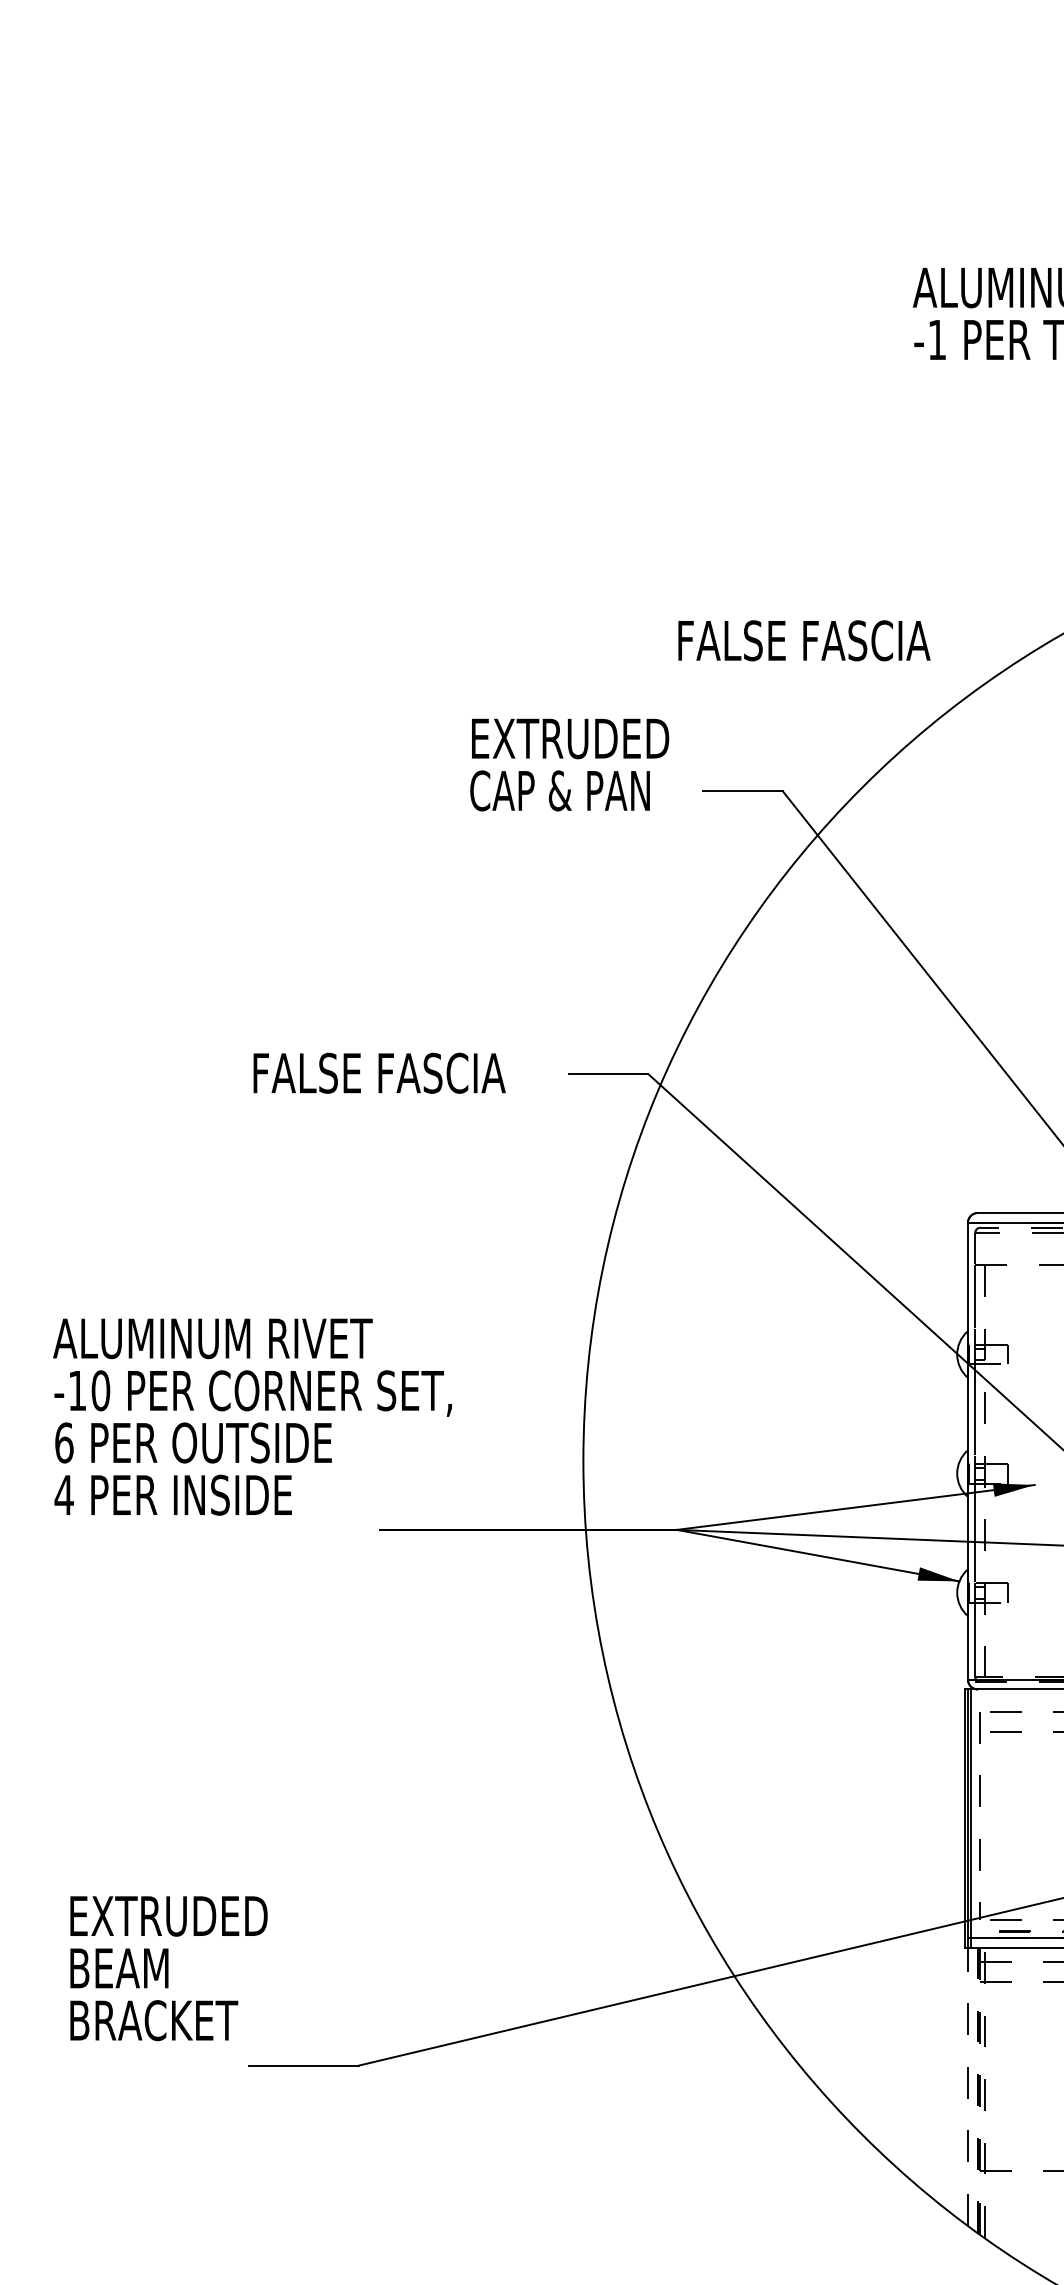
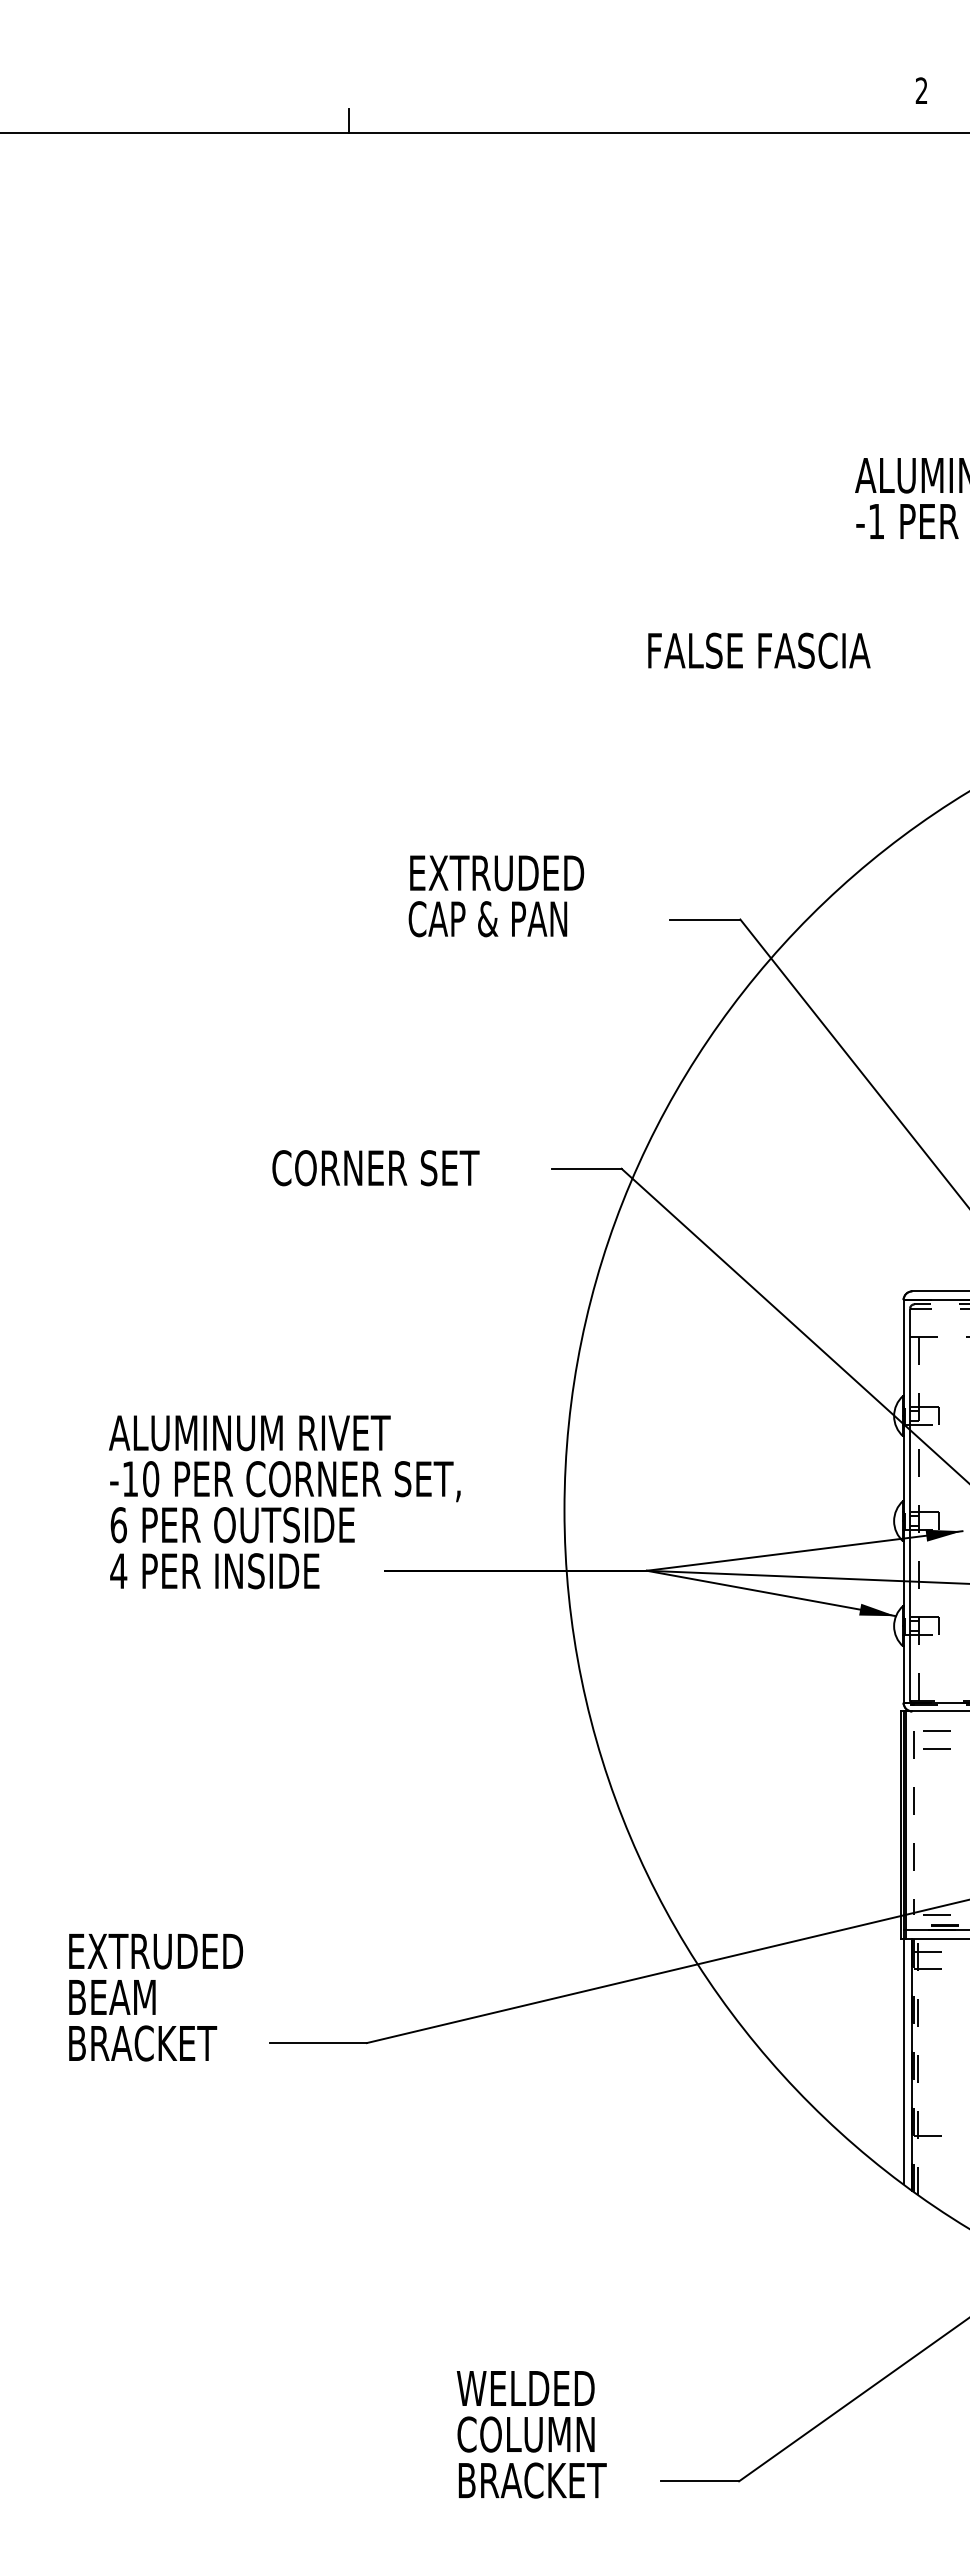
text: (804, 640) -> (759, 650), moved
text: (569, 765) -> (496, 896), moved
text: (378, 1073) -> (383, 1168), FALSE FASCIA -> CORNER SET
text: (252, 1417) -> (284, 1502), moved
text: (169, 1968) -> (156, 1997), moved
line: (967, 2086) -> (903, 2061), dashed -> solid
line: (978, 2089) -> (912, 2064), dashed -> solid

